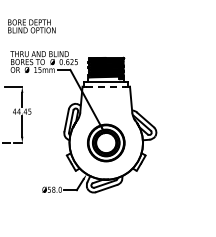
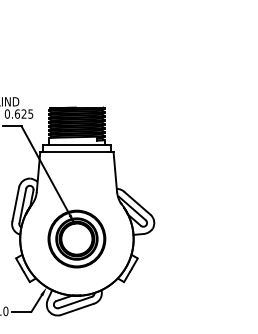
line: (106, 86) -> (77, 151), dashed -> solid

